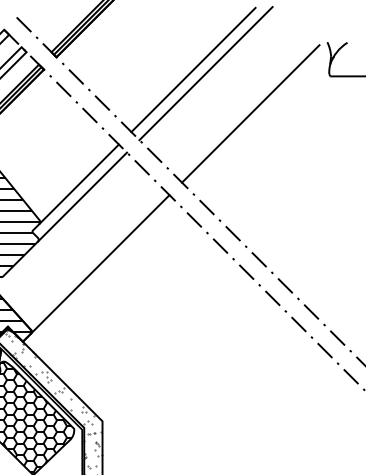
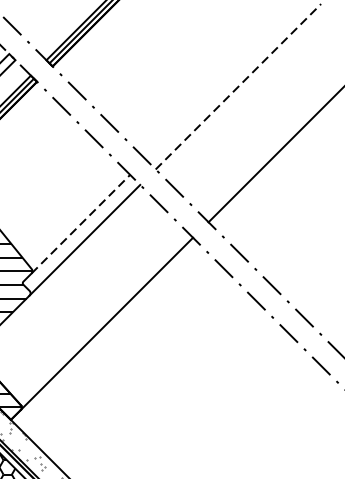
line: (193, 69) -> (222, 81), removed
line: (206, 73) -> (238, 86), solid -> dashed
line: (79, 183) -> (81, 223), solid -> dashed

